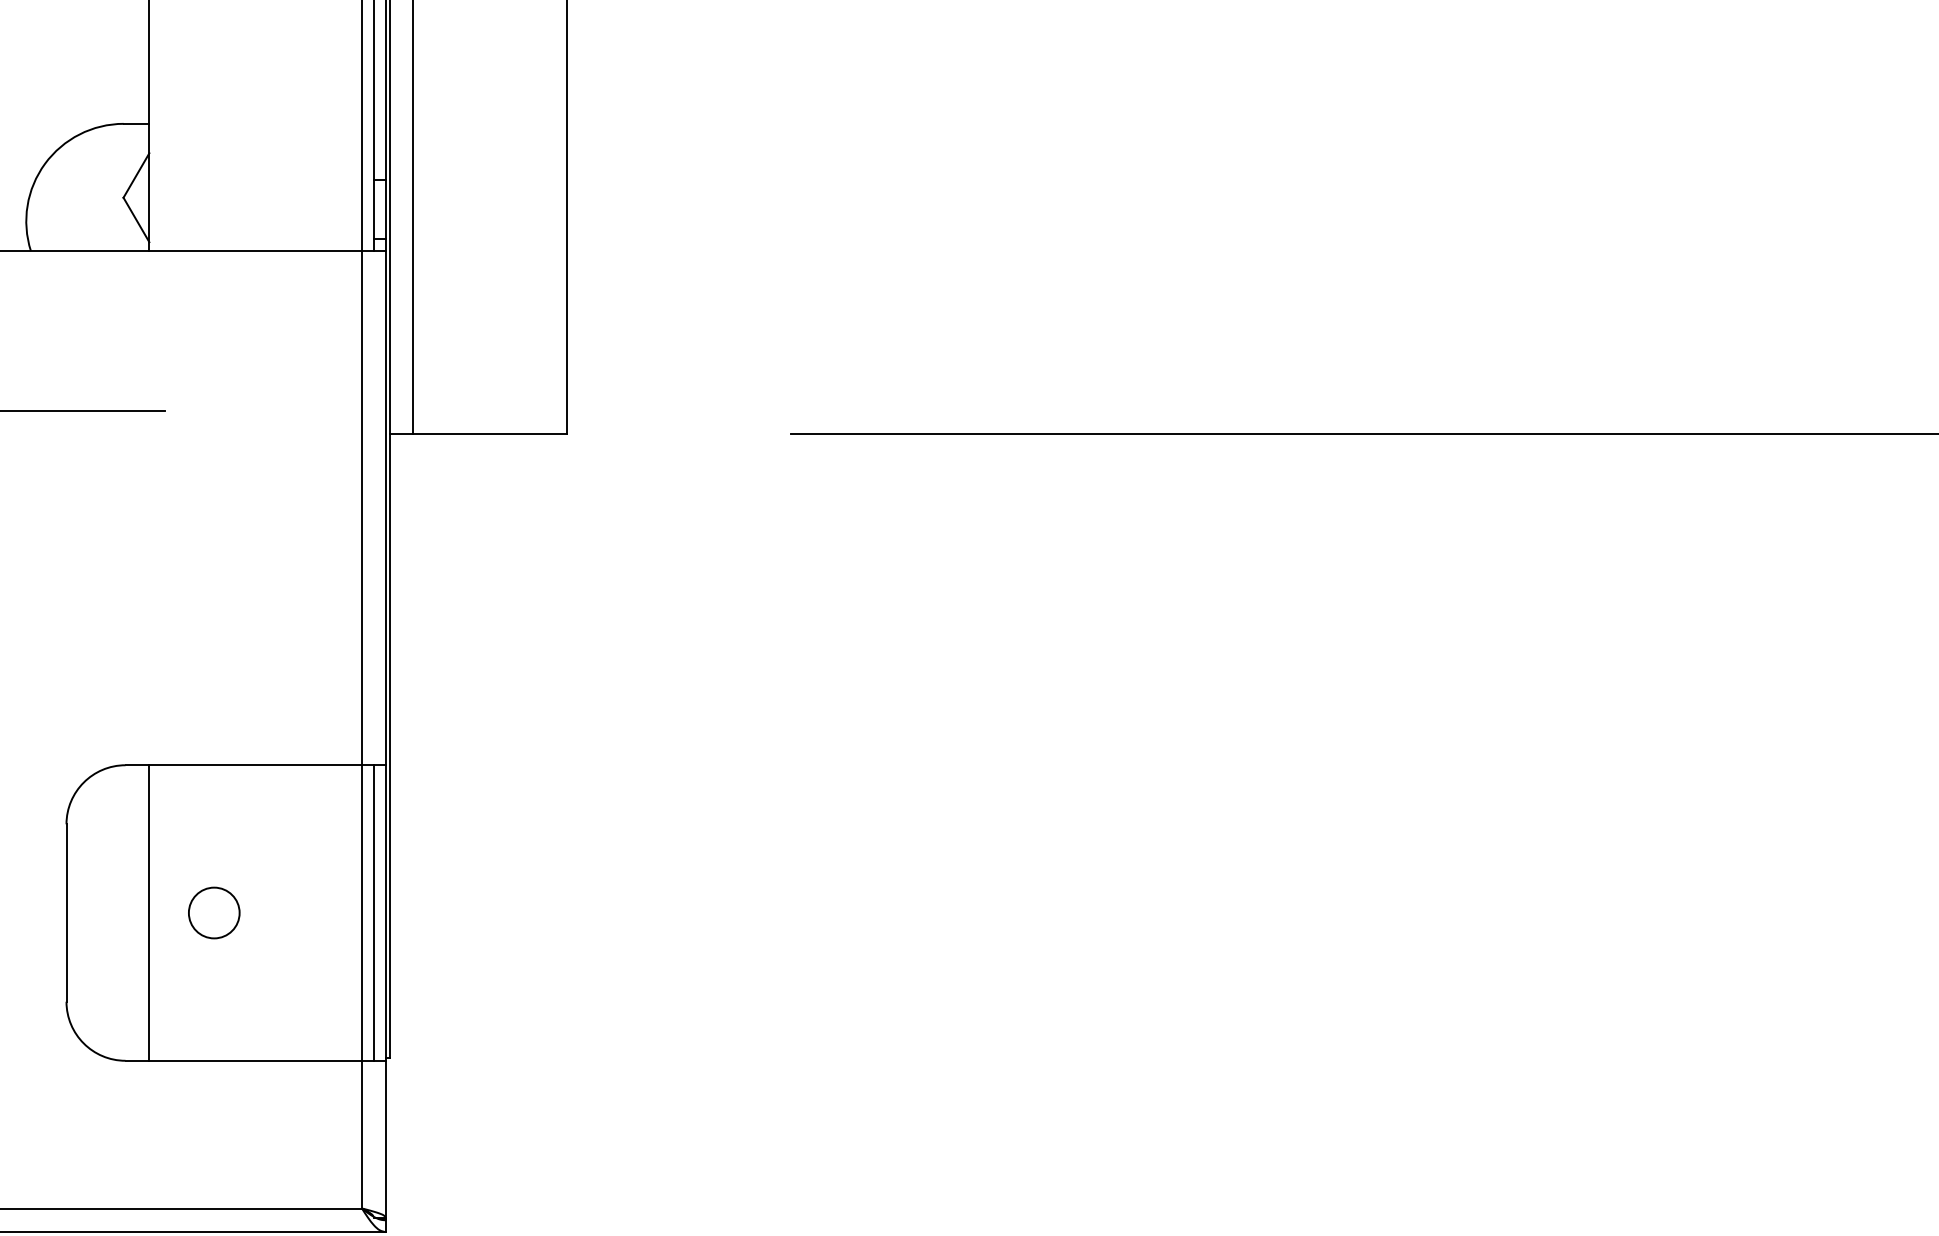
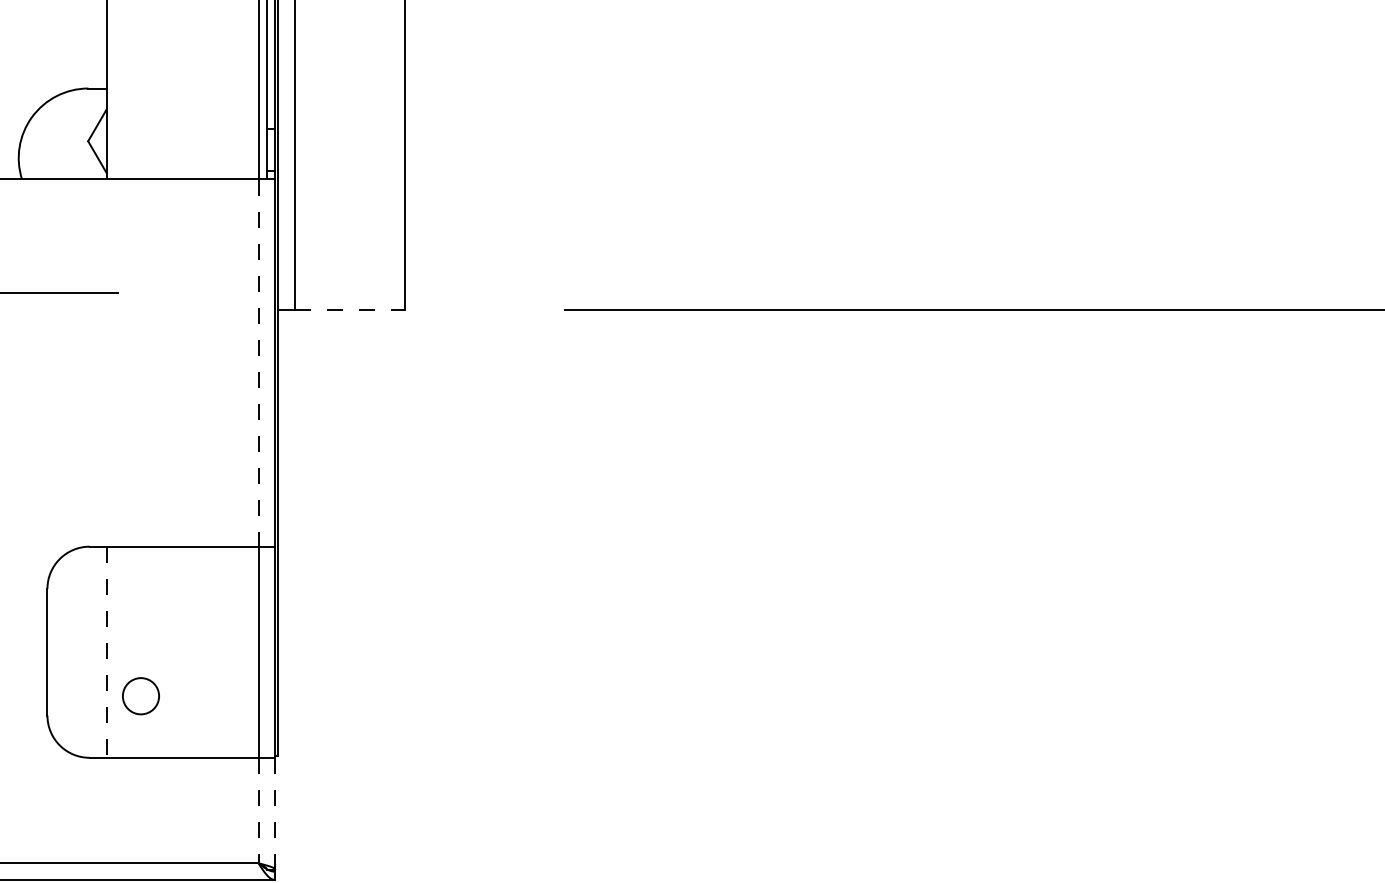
line: (490, 434) -> (350, 310), solid -> dashed
line: (361, 508) -> (258, 363), solid -> dashed
line: (374, 911) -> (267, 651), removed
line: (149, 913) -> (106, 652), solid -> dashed
circle: (213, 913) -> (140, 696), moved
line: (361, 1134) -> (258, 810), solid -> dashed
line: (385, 1140) -> (275, 814), solid -> dashed

